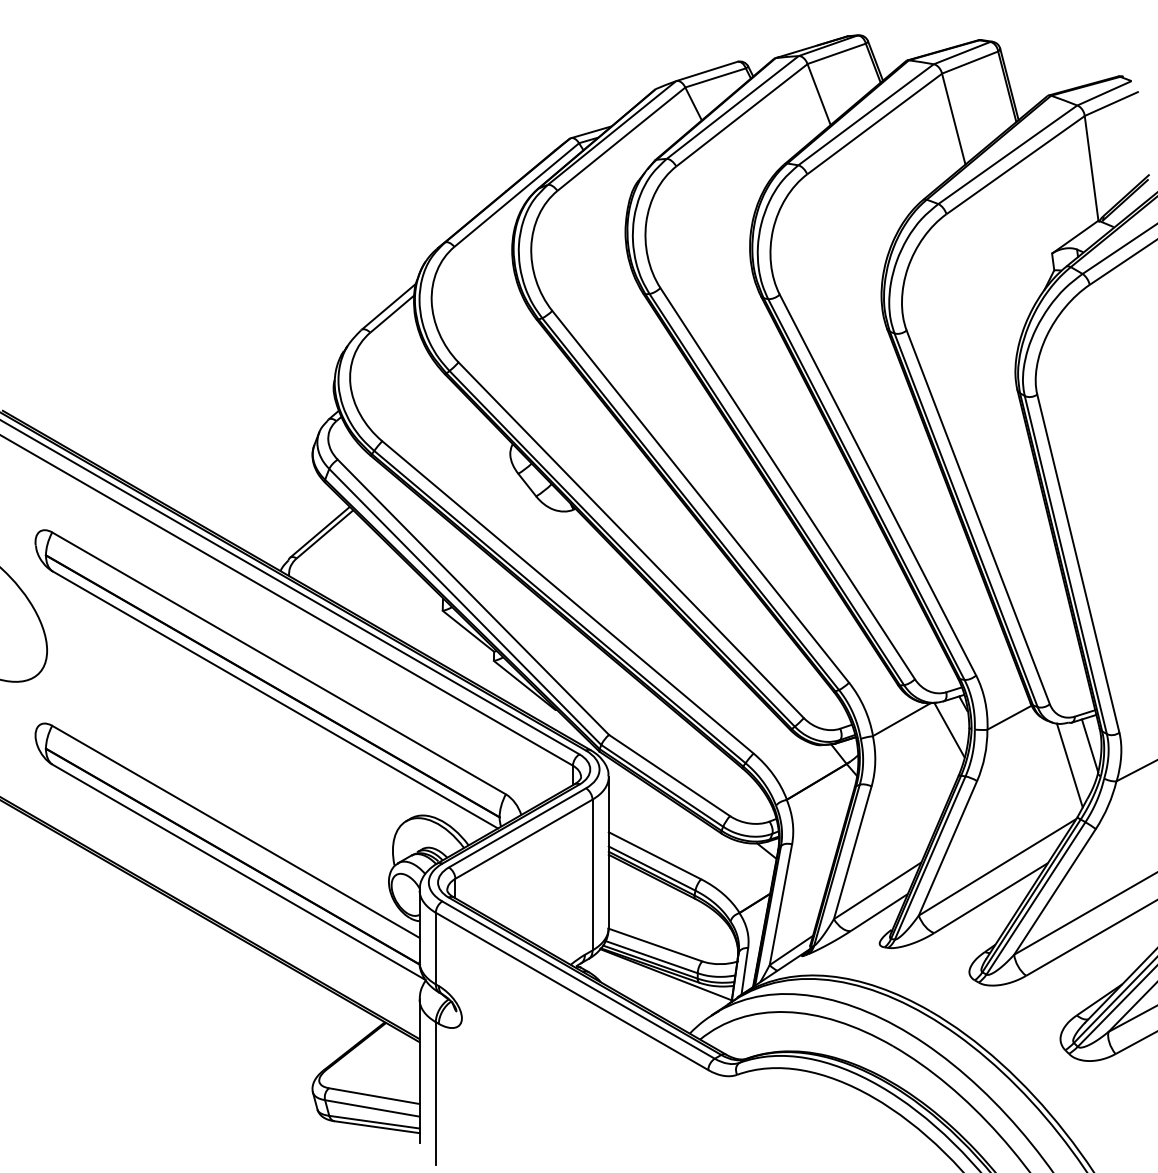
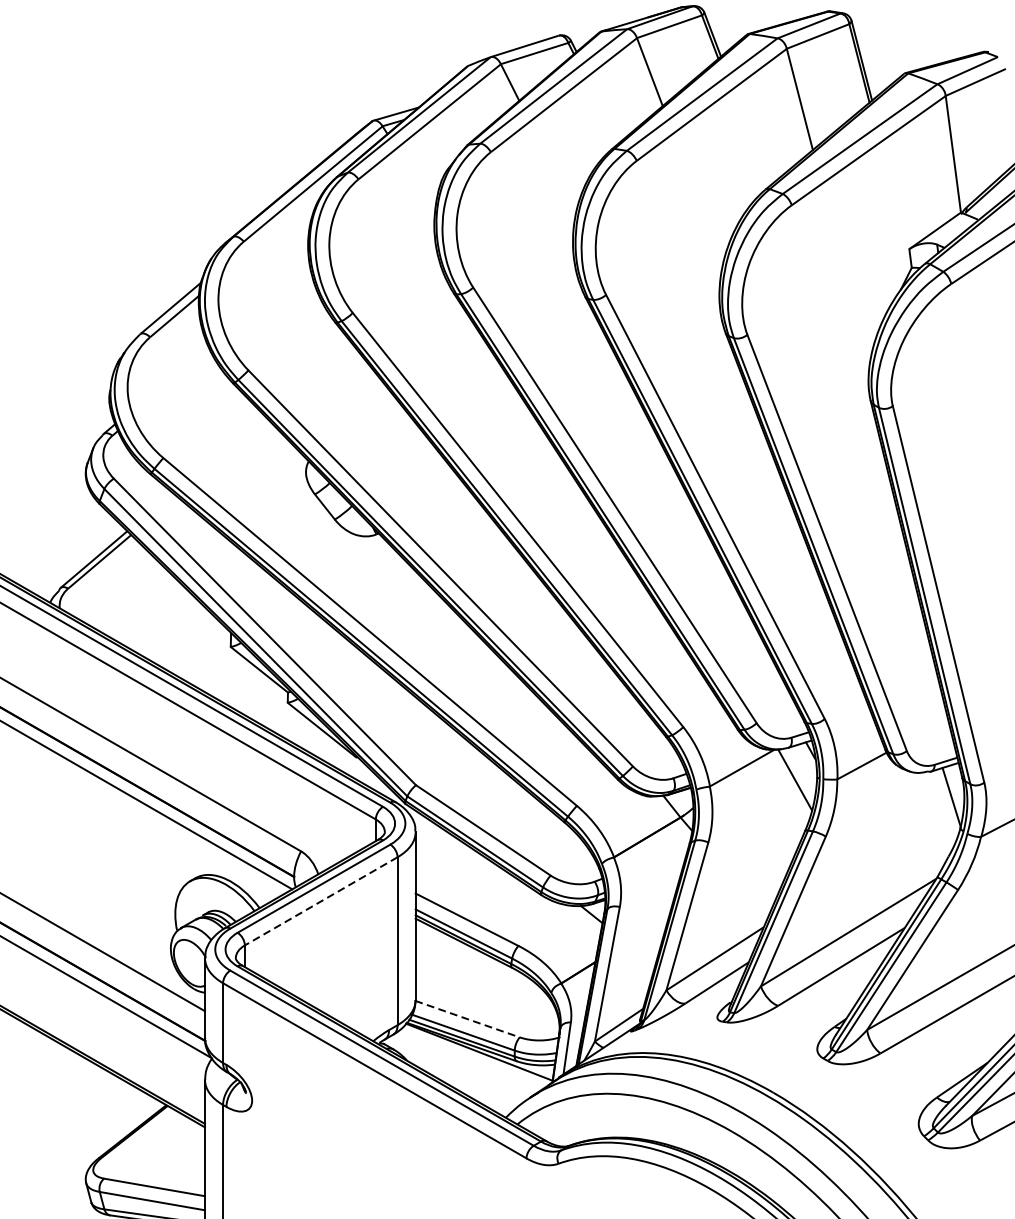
line: (1069, 765) -> (928, 819), removed
line: (523, 839) -> (320, 901), solid -> dashed
line: (655, 945) -> (467, 1019), solid -> dashed

